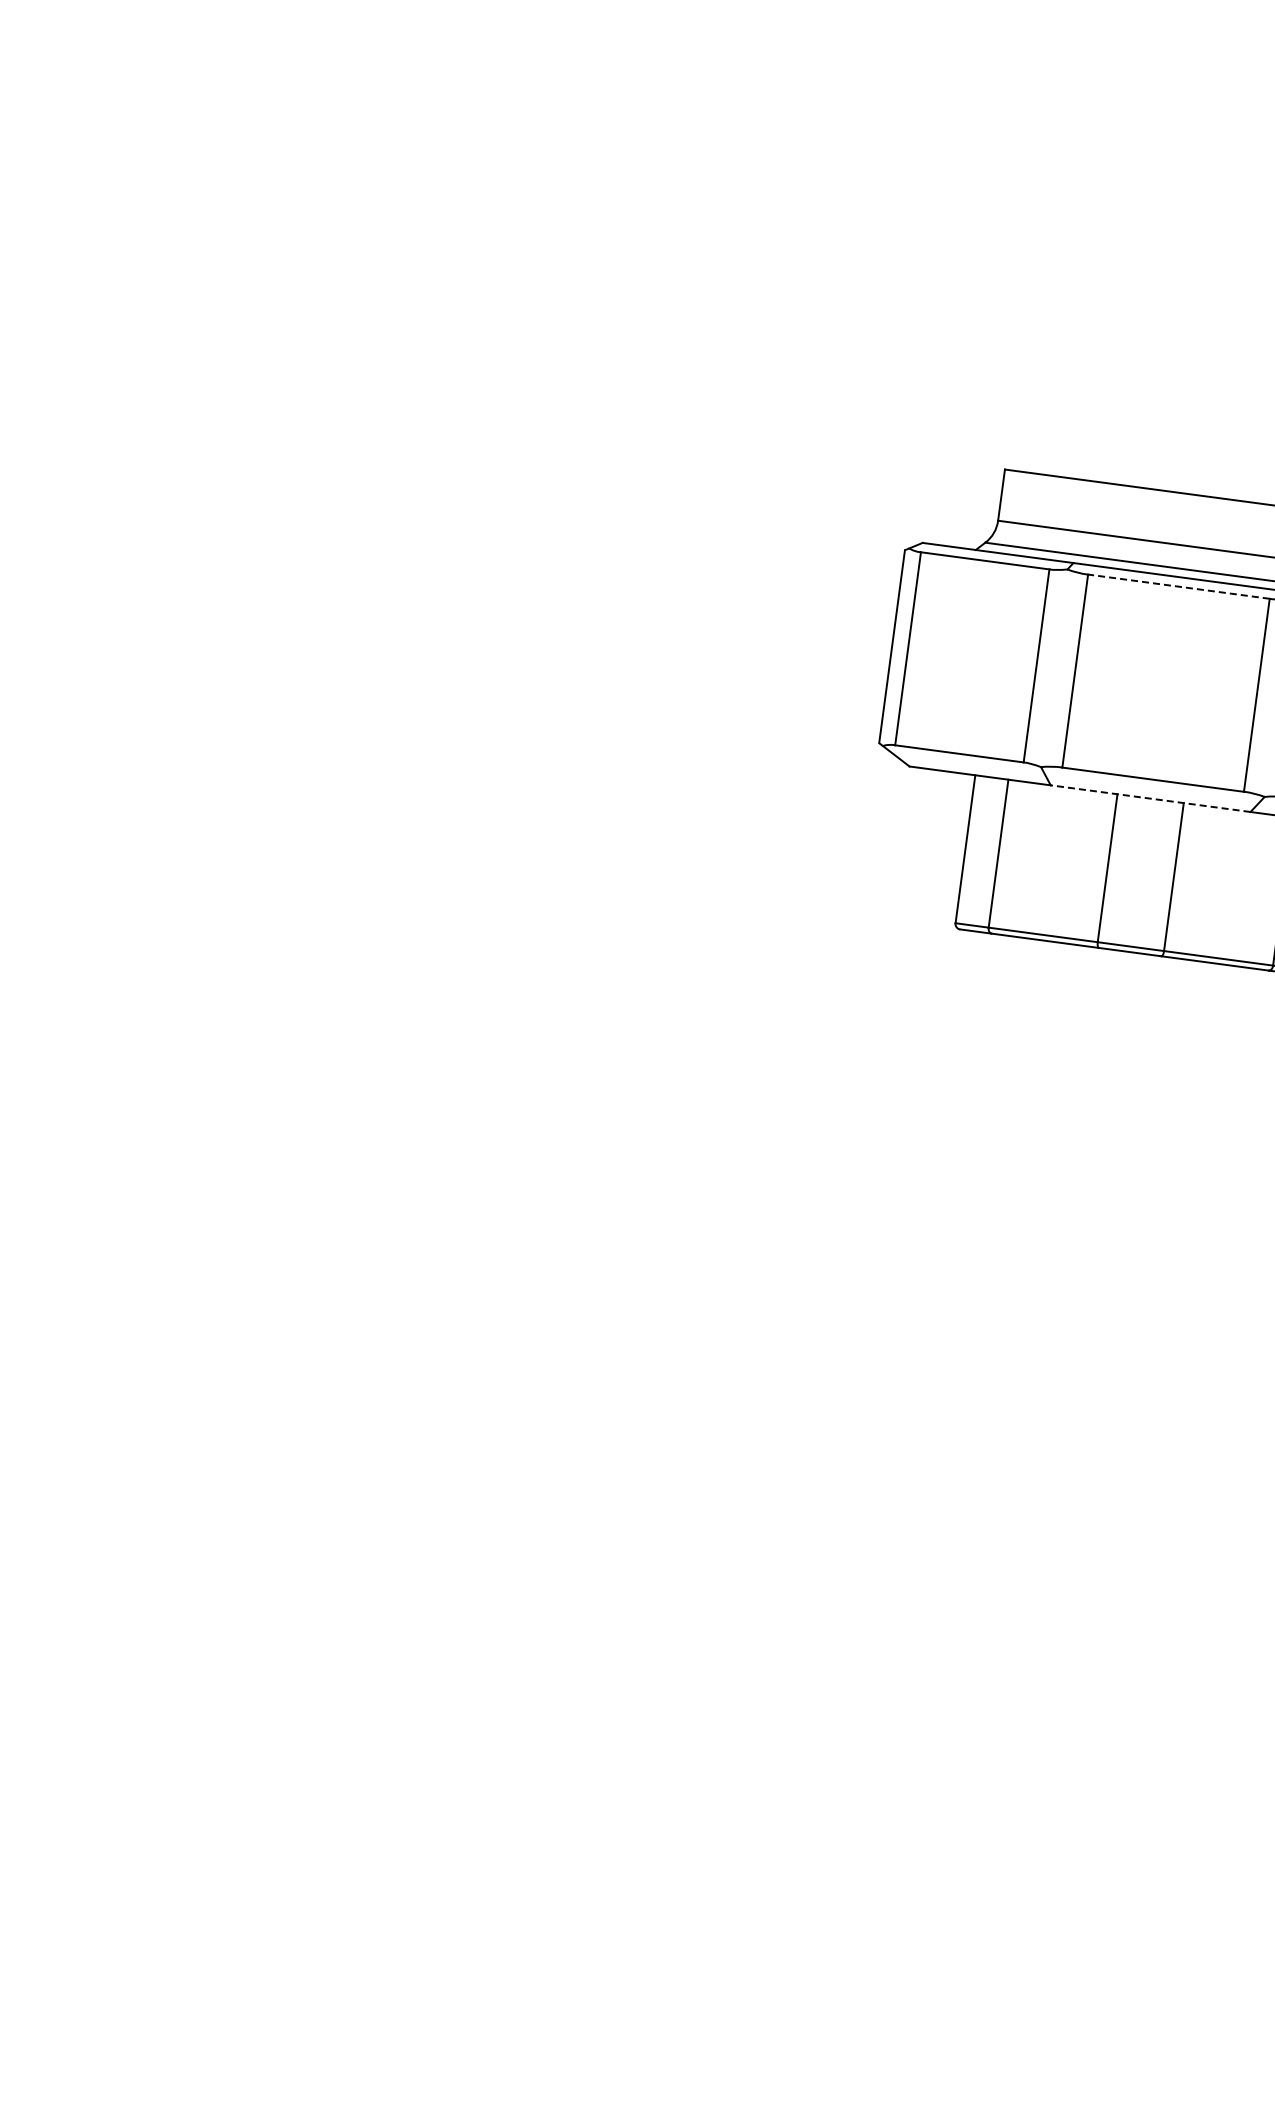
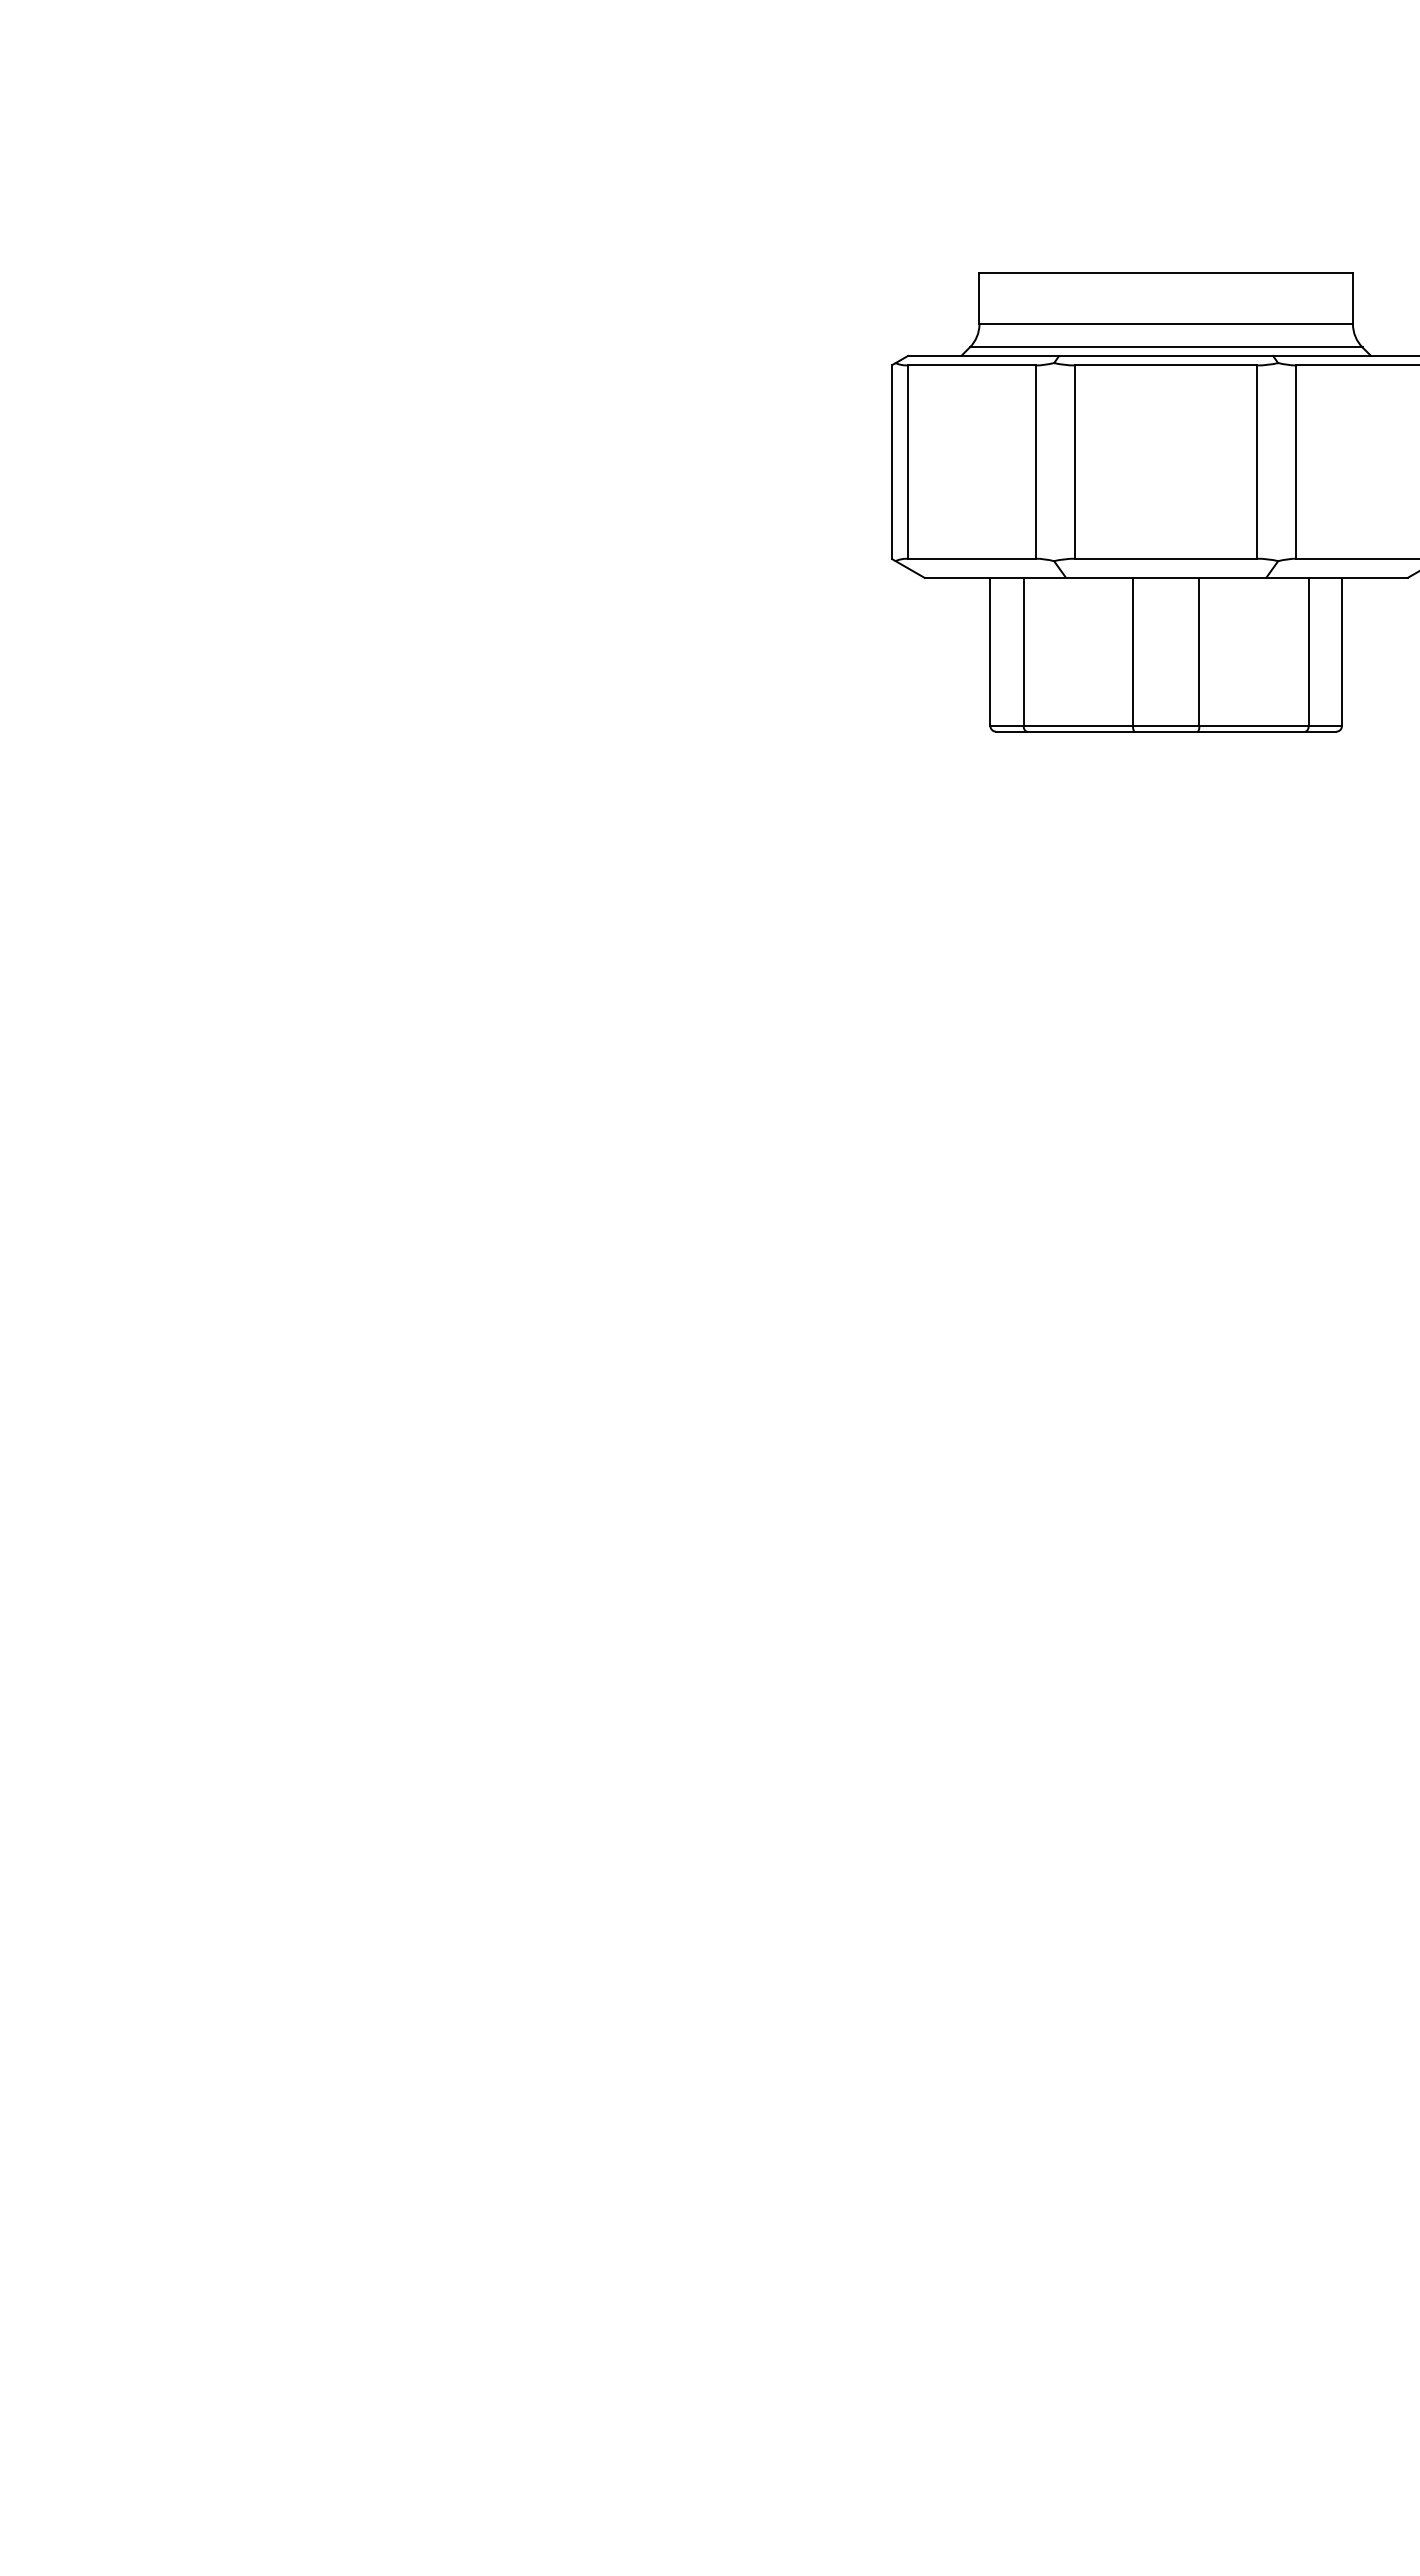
line: (1178, 586) -> (1165, 365), dashed -> solid
line: (1150, 798) -> (1165, 577), dashed -> solid

